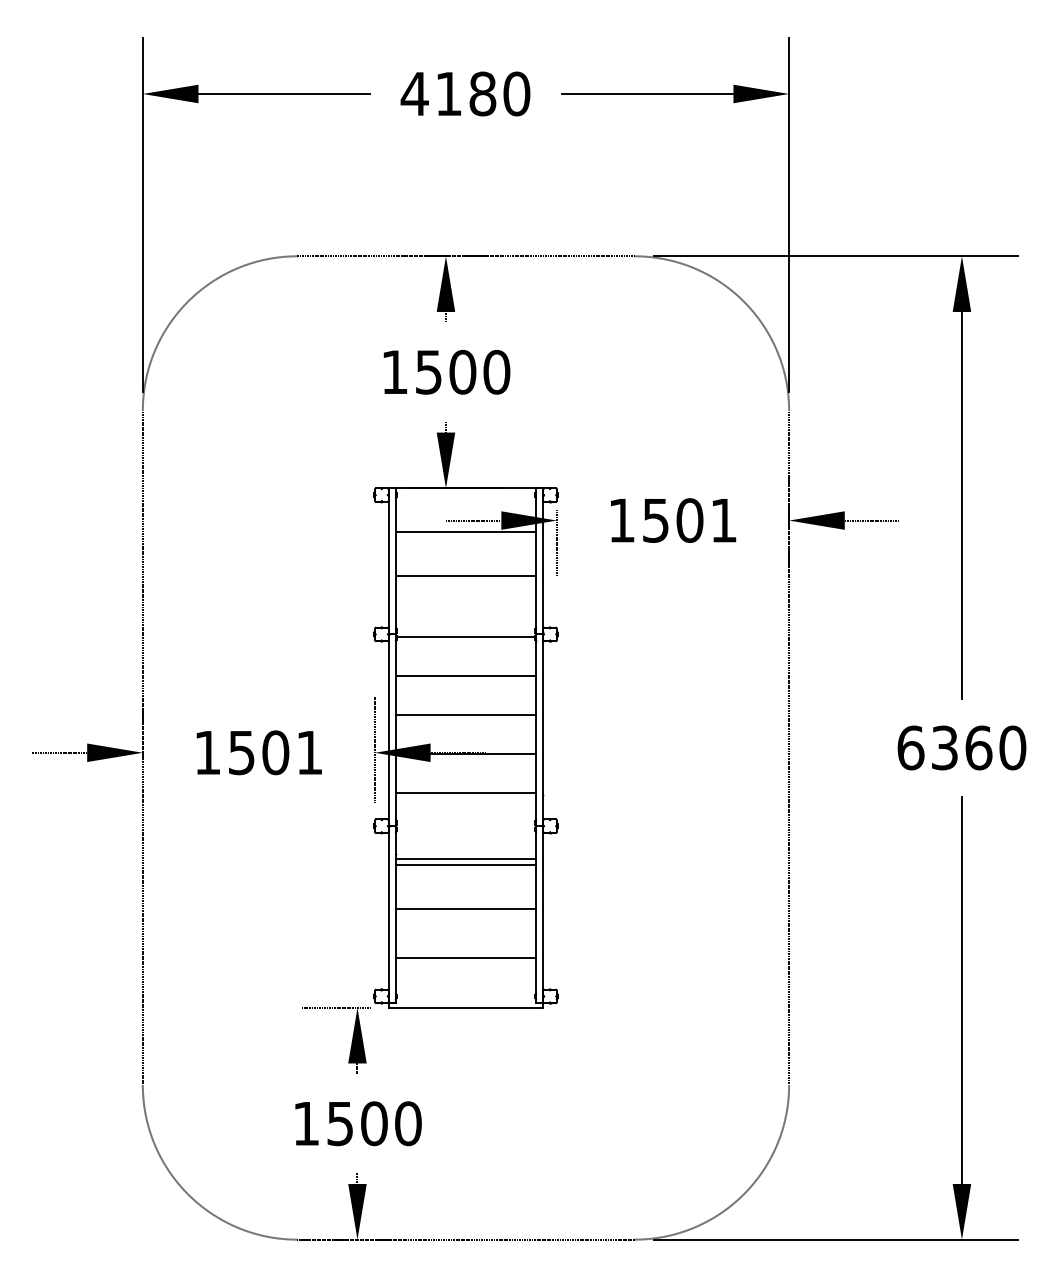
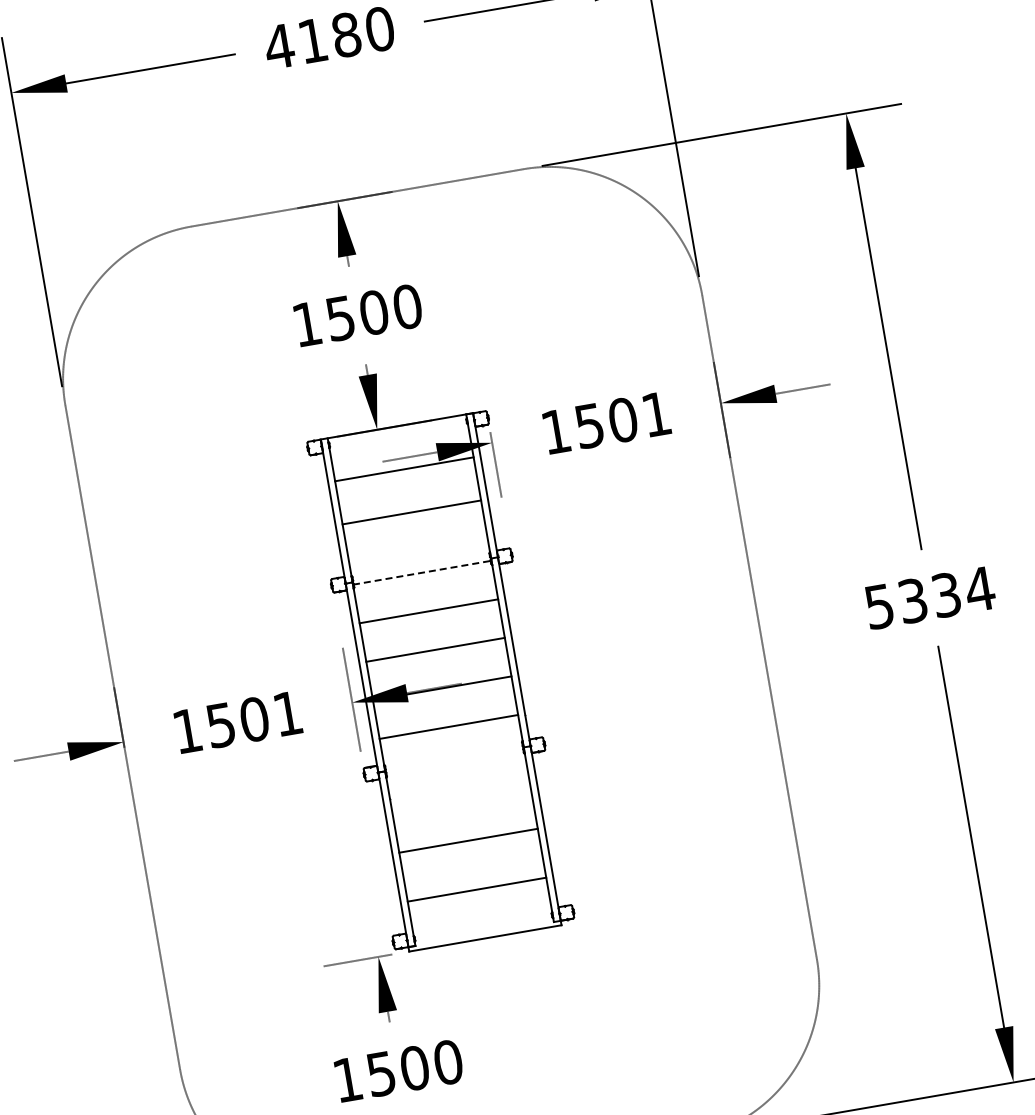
line: (466, 636) -> (422, 572), solid -> dashed
text: (961, 747) -> (929, 597), 6360 -> 5334
line: (465, 859) -> (459, 792), removed
line: (465, 864) -> (460, 797), removed

